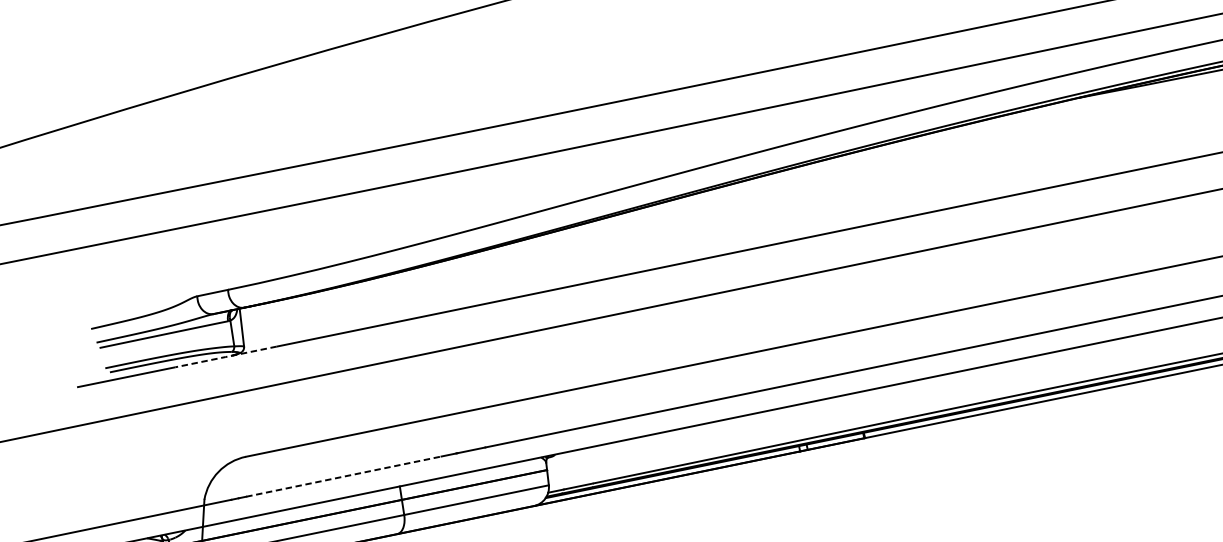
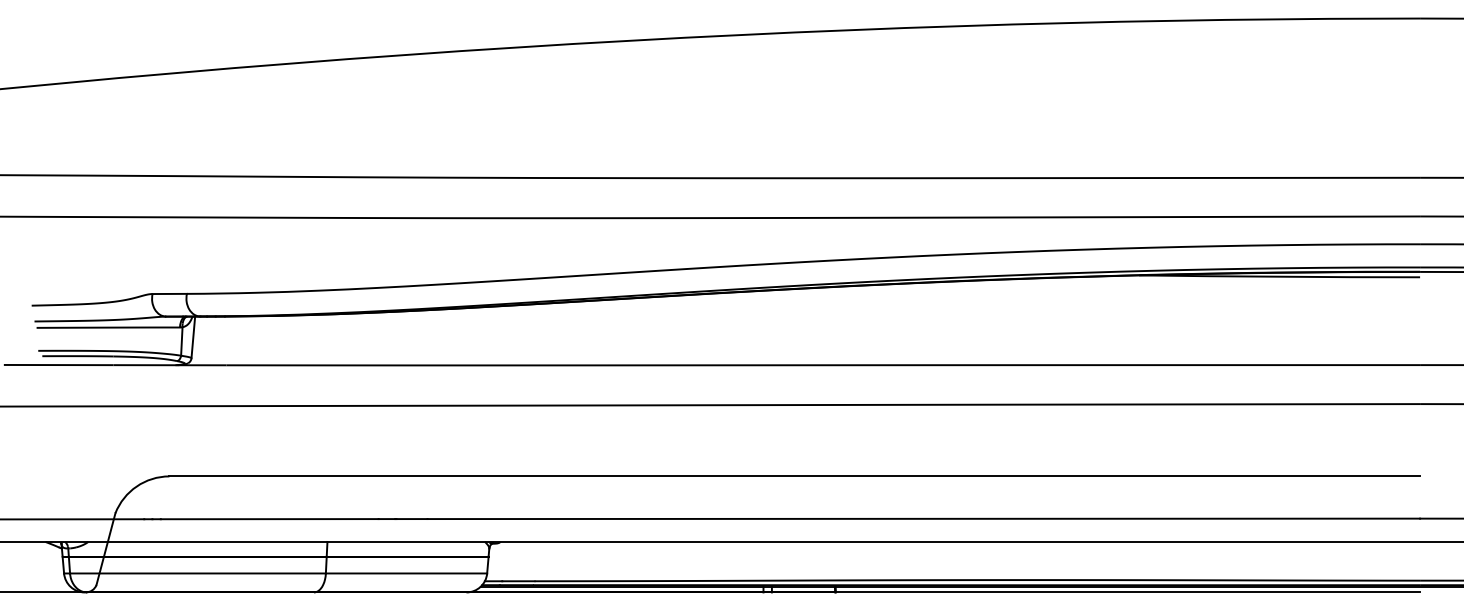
line: (225, 357) -> (169, 365), dashed -> solid
line: (343, 476) -> (269, 519), dashed -> solid

